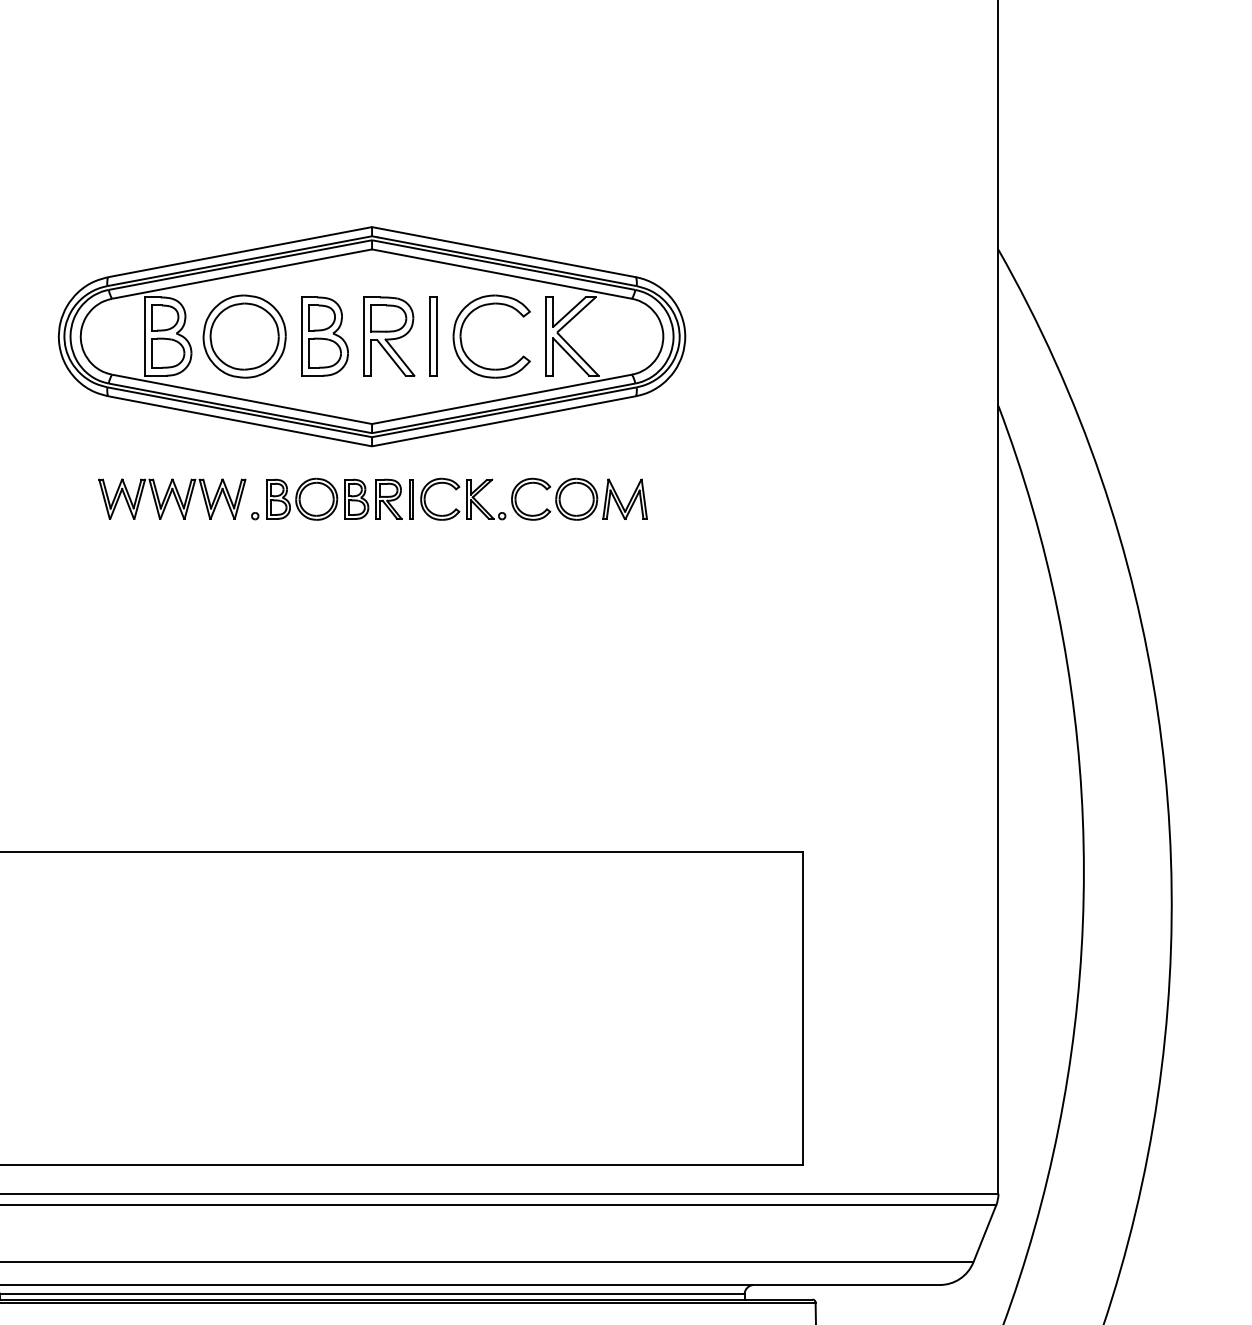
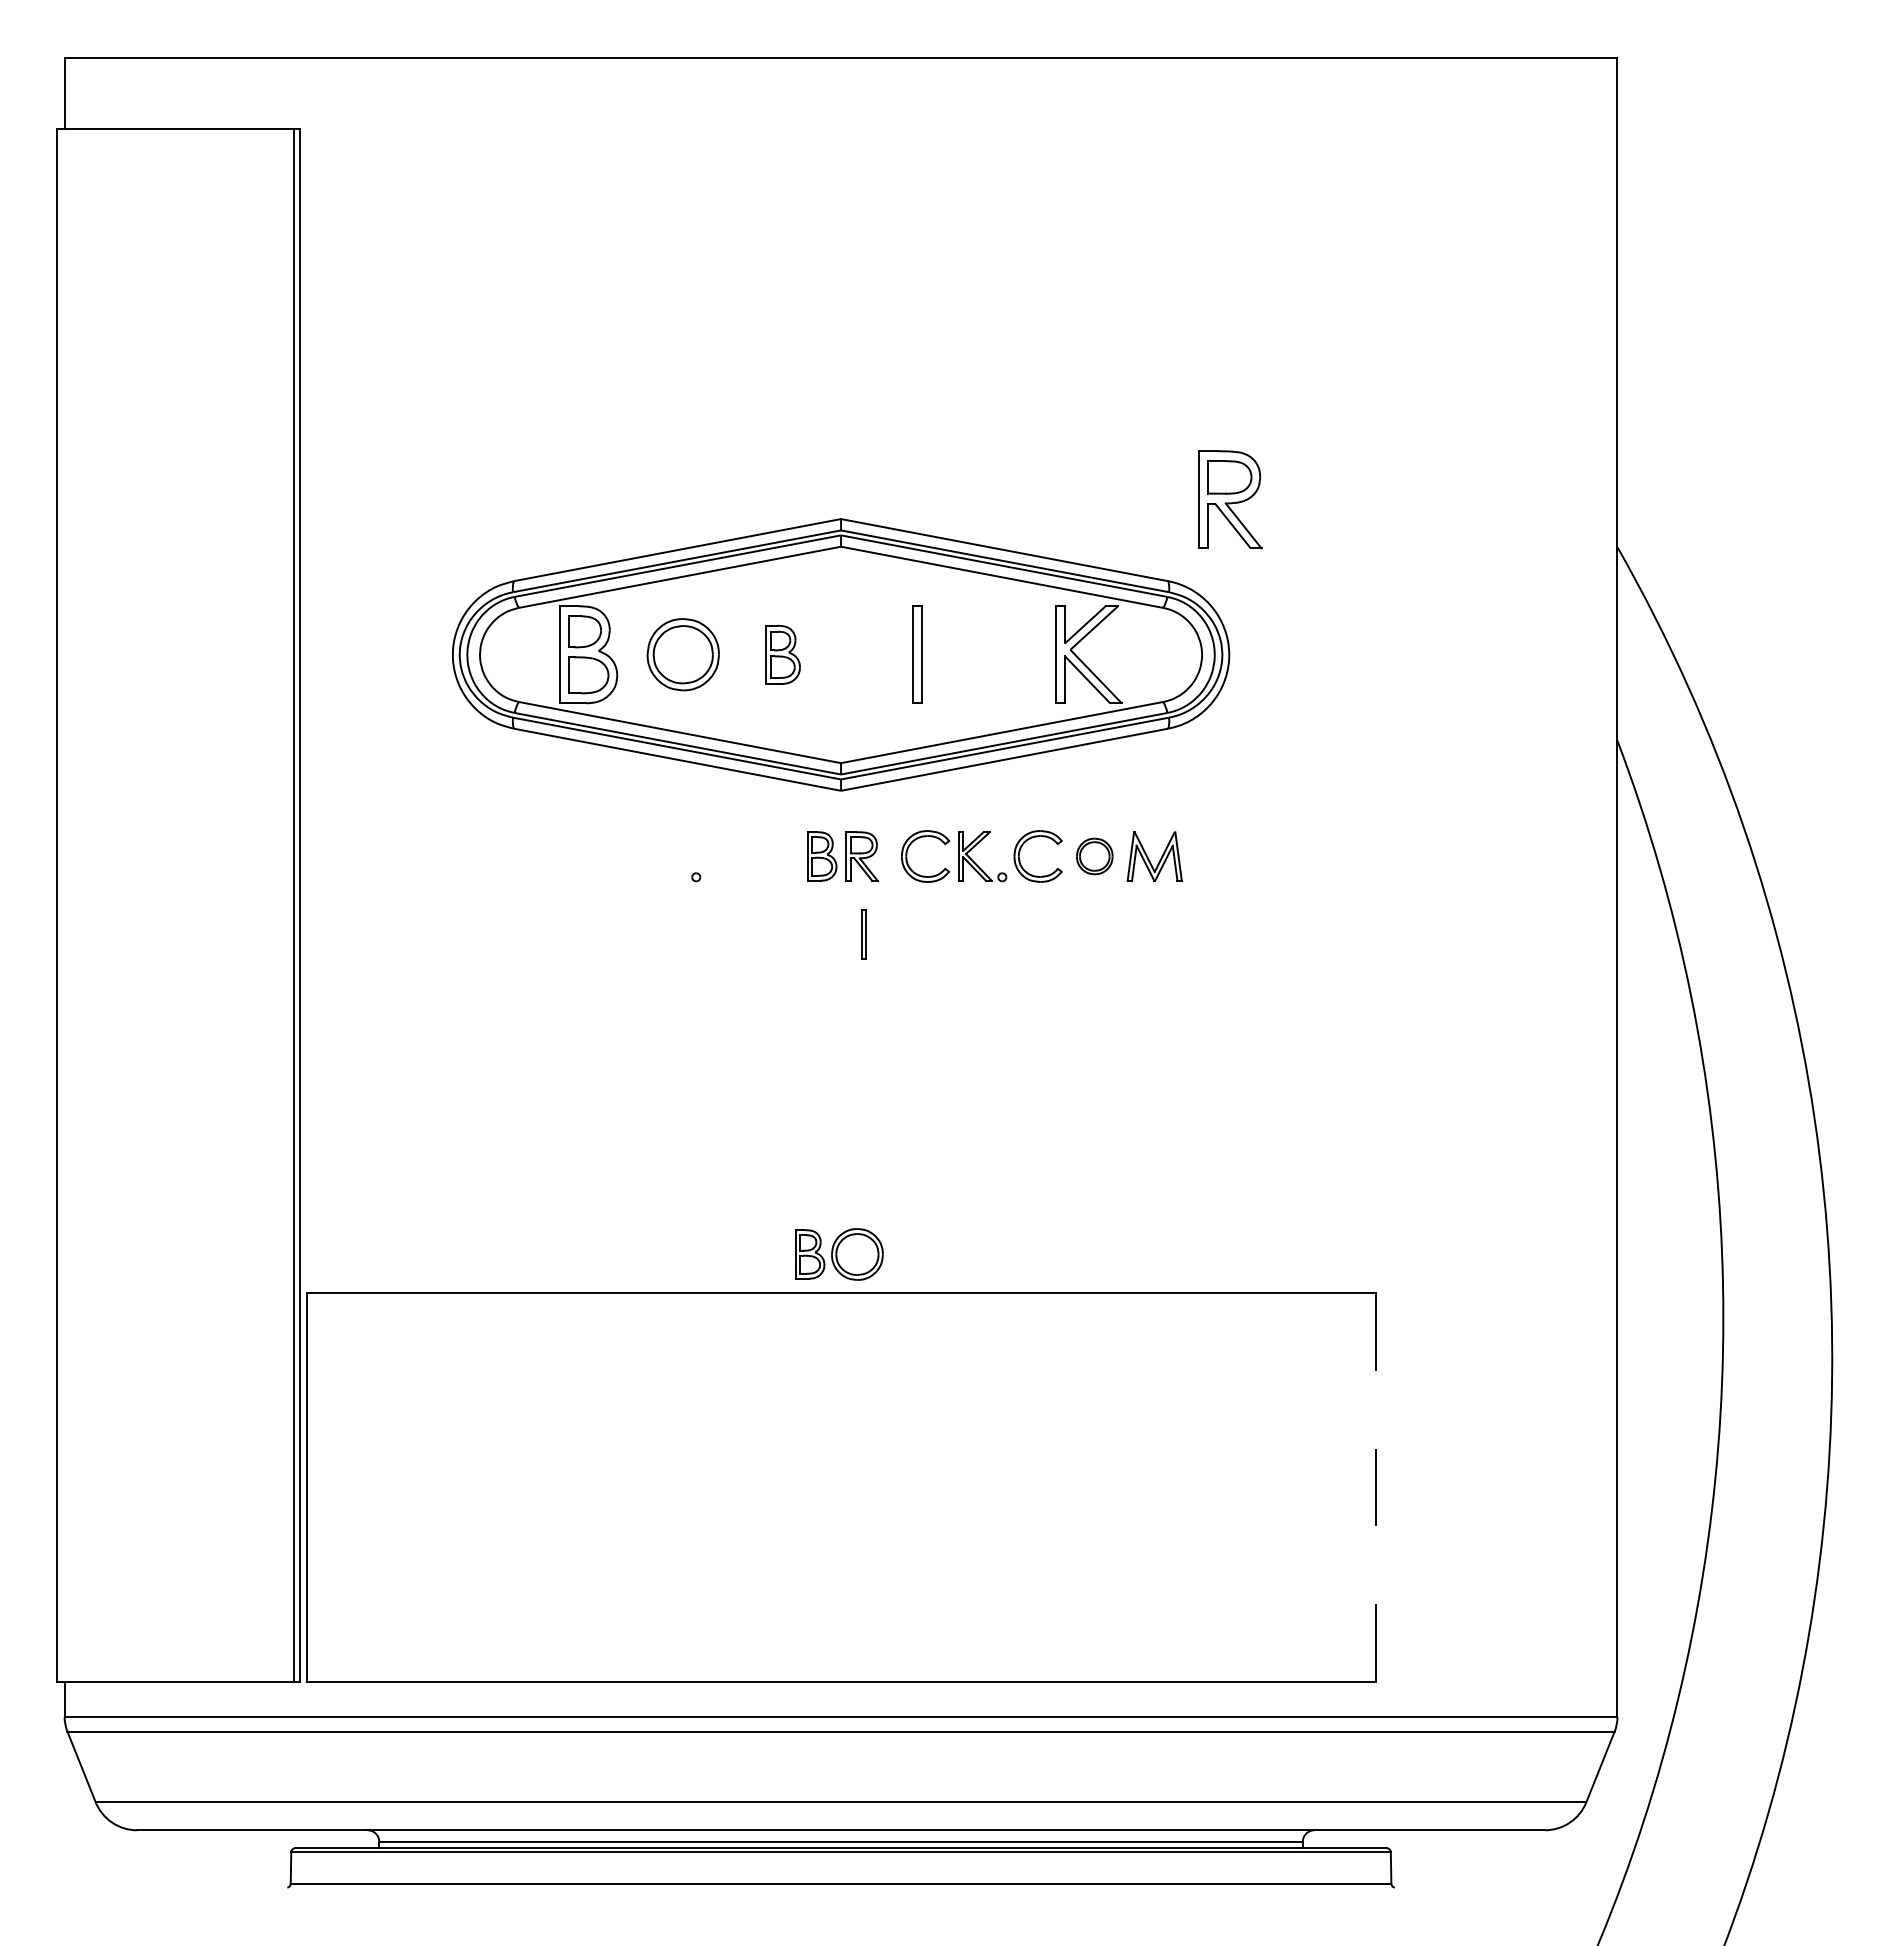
part: (244, 336) -> (683, 654), size x0.7
part: (324, 336) -> (782, 654), size x0.6
part: (389, 336) -> (1230, 499), moved
part: (461, 340) -> (952, 659), removed
part: (172, 499) -> (593, 856), removed
part: (302, 499) -> (839, 1254), moved
part: (411, 499) -> (863, 934), moved
part: (576, 499) -> (1094, 856), size x0.7
line: (803, 1009) -> (1375, 1488), solid -> dashed

